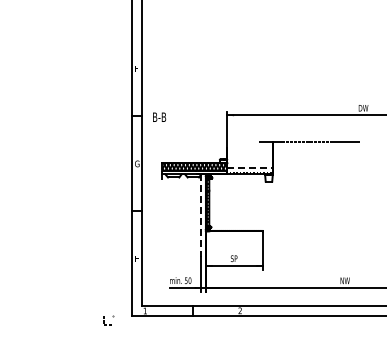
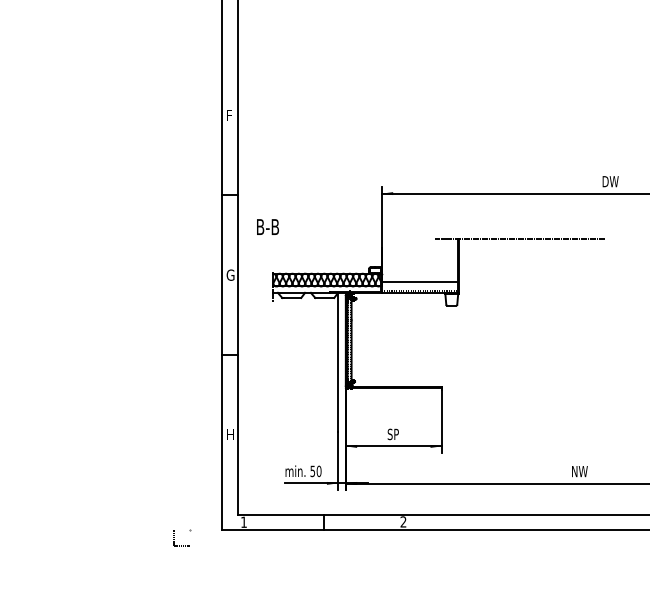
text: (159, 116) -> (267, 225), moved
line: (250, 168) -> (420, 282), dashed -> solid
line: (201, 216) -> (338, 363), dashed -> solid

